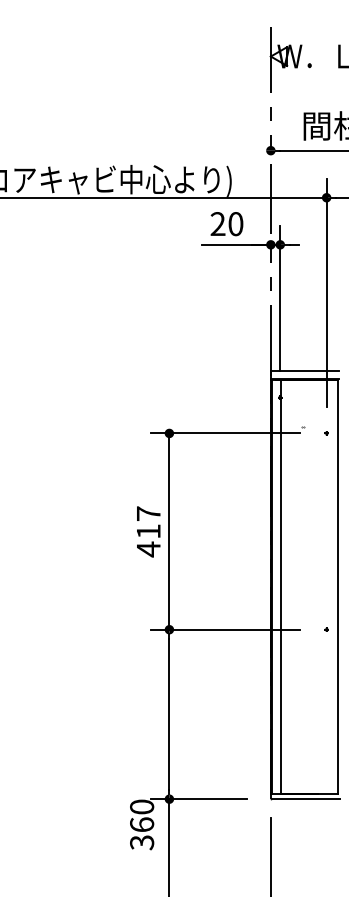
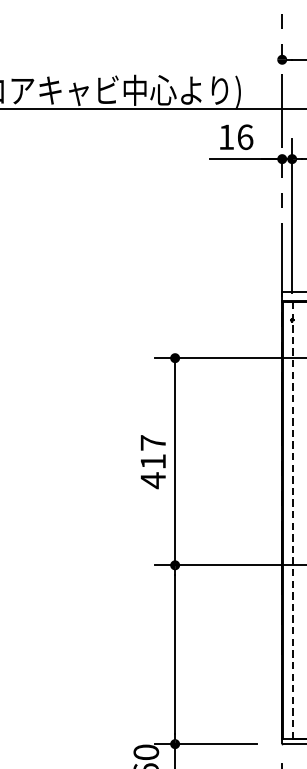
text: (226, 224) -> (235, 137), 20 -> 16
line: (281, 587) -> (293, 520), solid -> dashed

